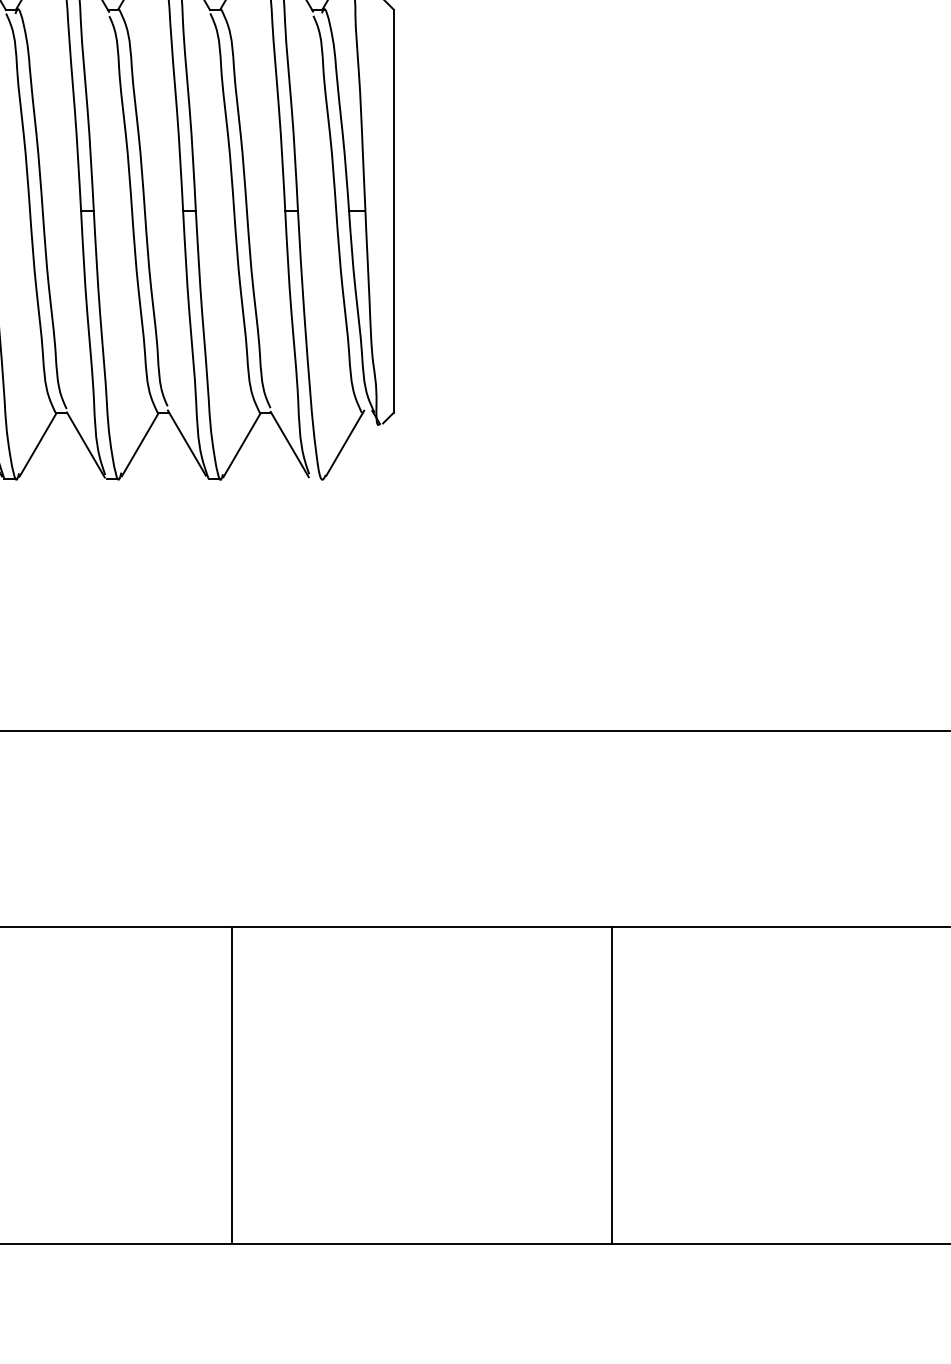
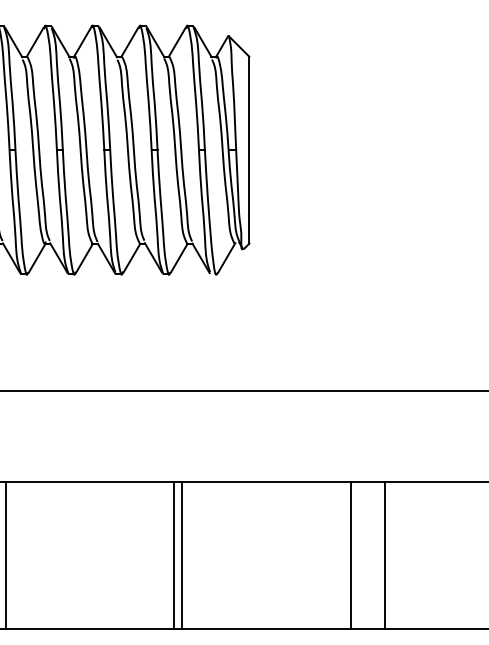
line: (247, 1085) -> (181, 555), added
line: (685, 1085) -> (384, 555), added

